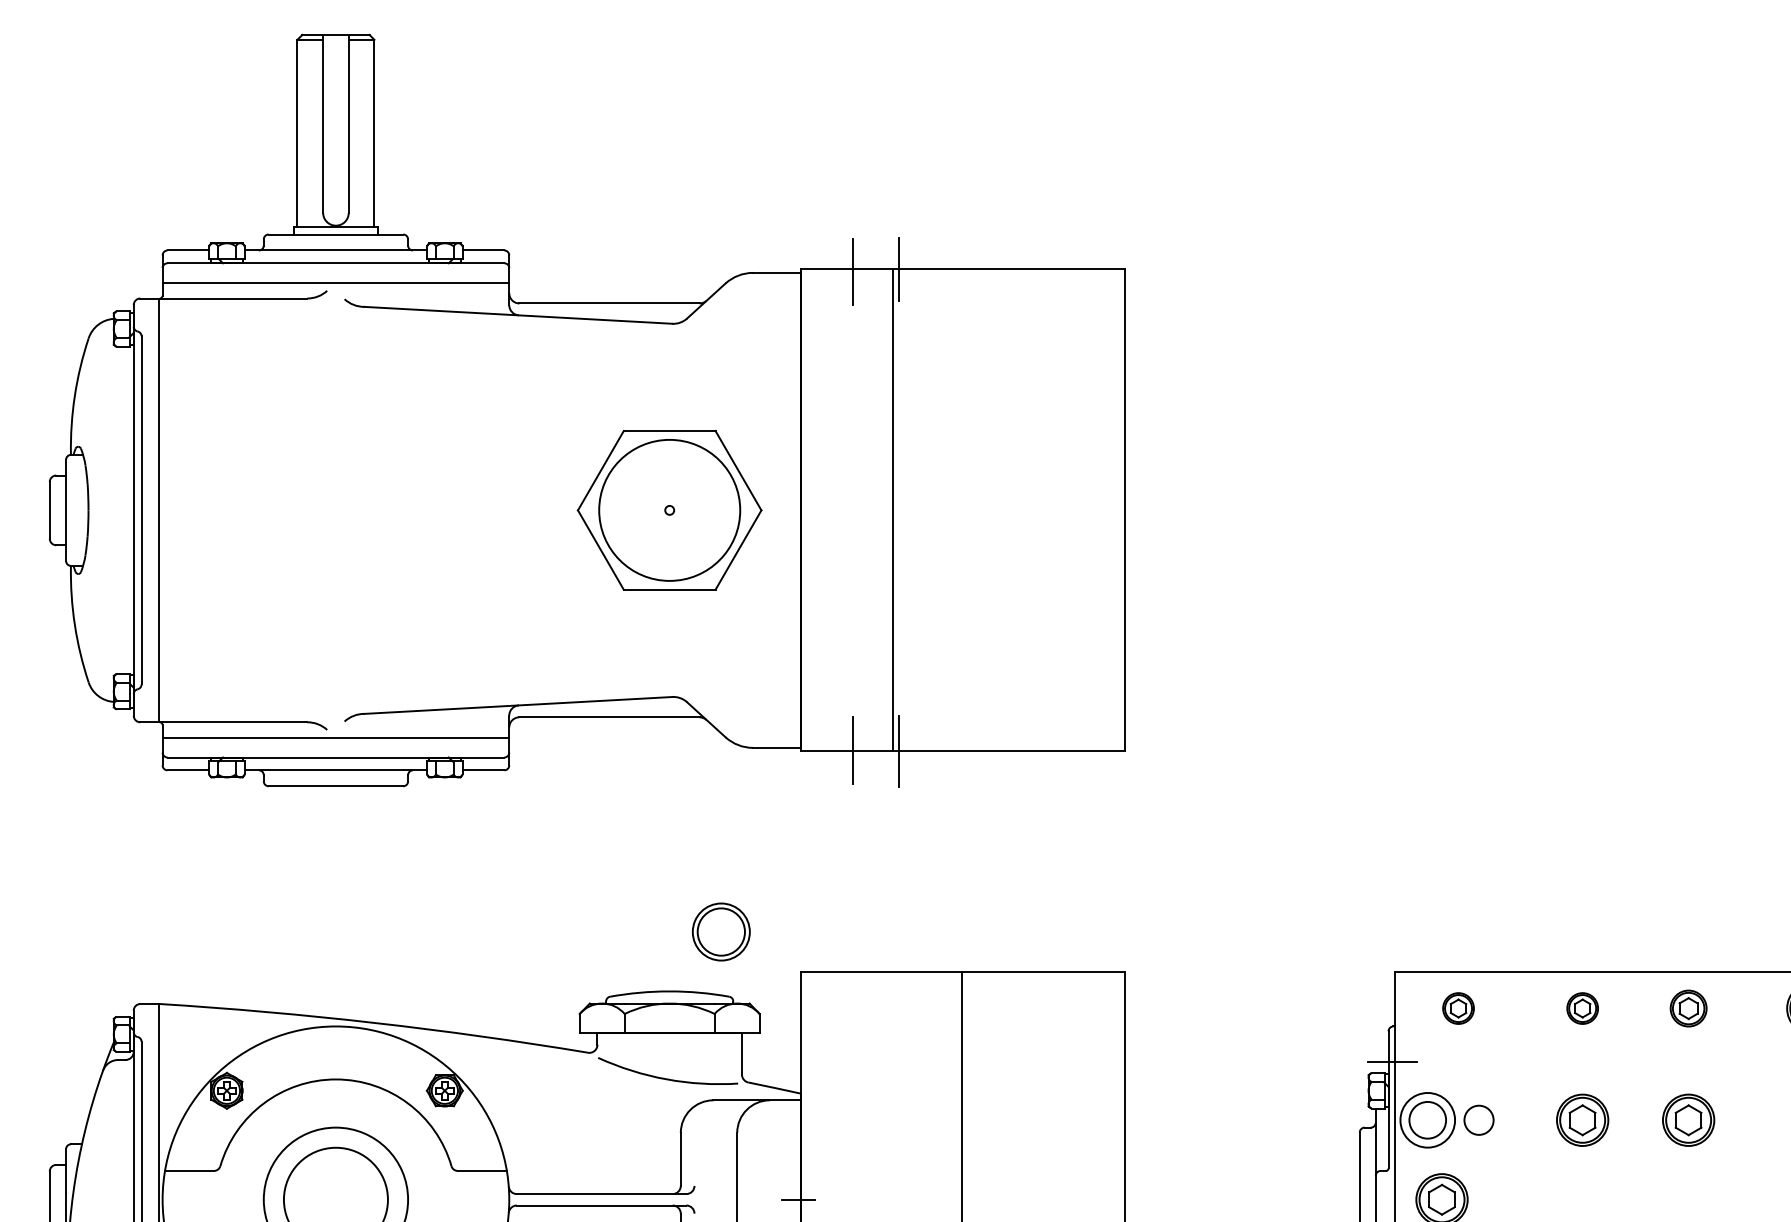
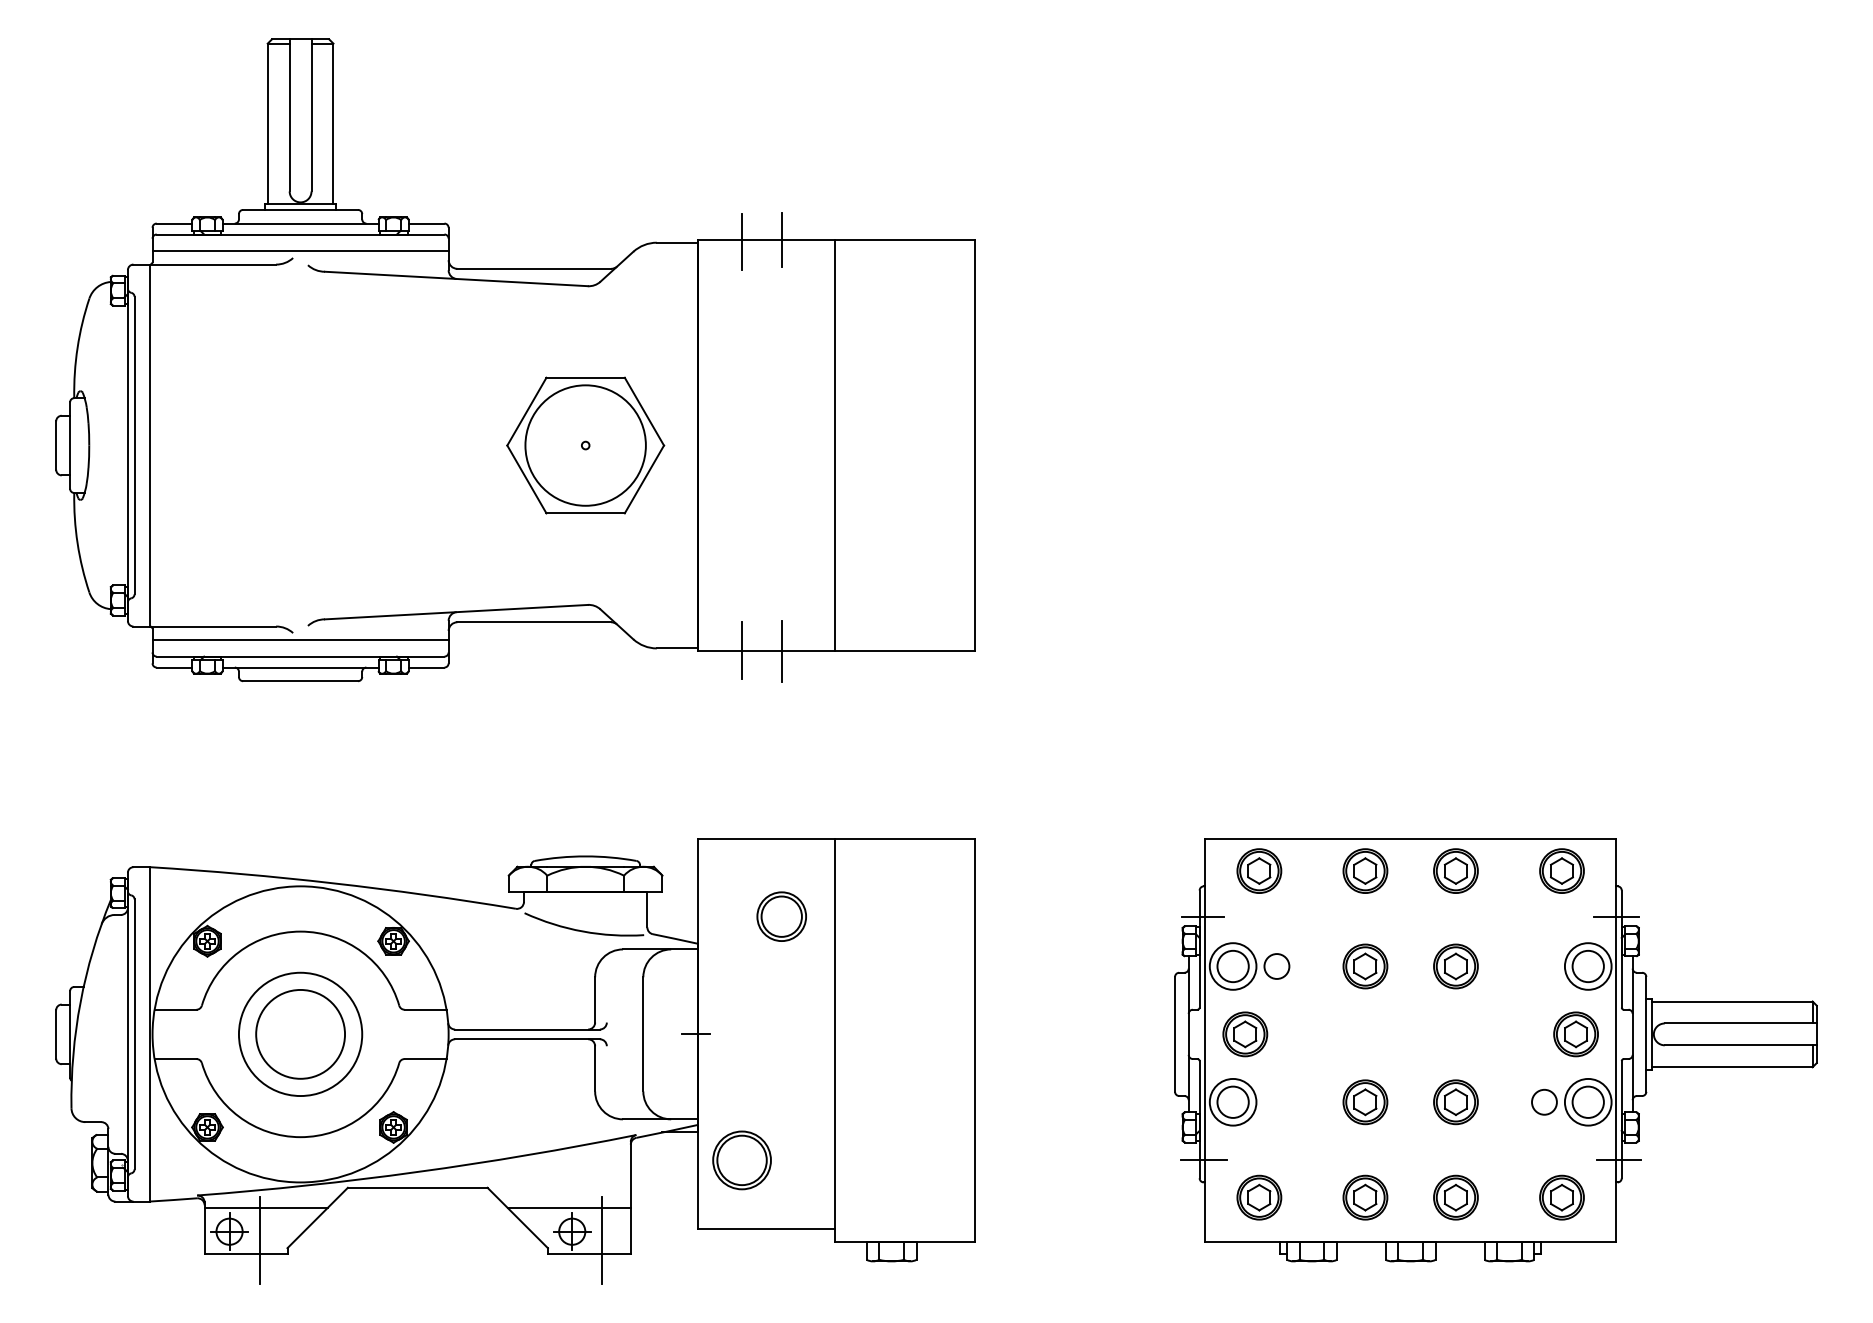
line: (893, 510) -> (835, 445), moved
part: (721, 931) -> (781, 916), moved
part: (1458, 1007) -> (1259, 870), size x1.67
part: (1582, 1007) -> (1365, 870), size x1.67
part: (1688, 1007) -> (1455, 870), size x1.43

